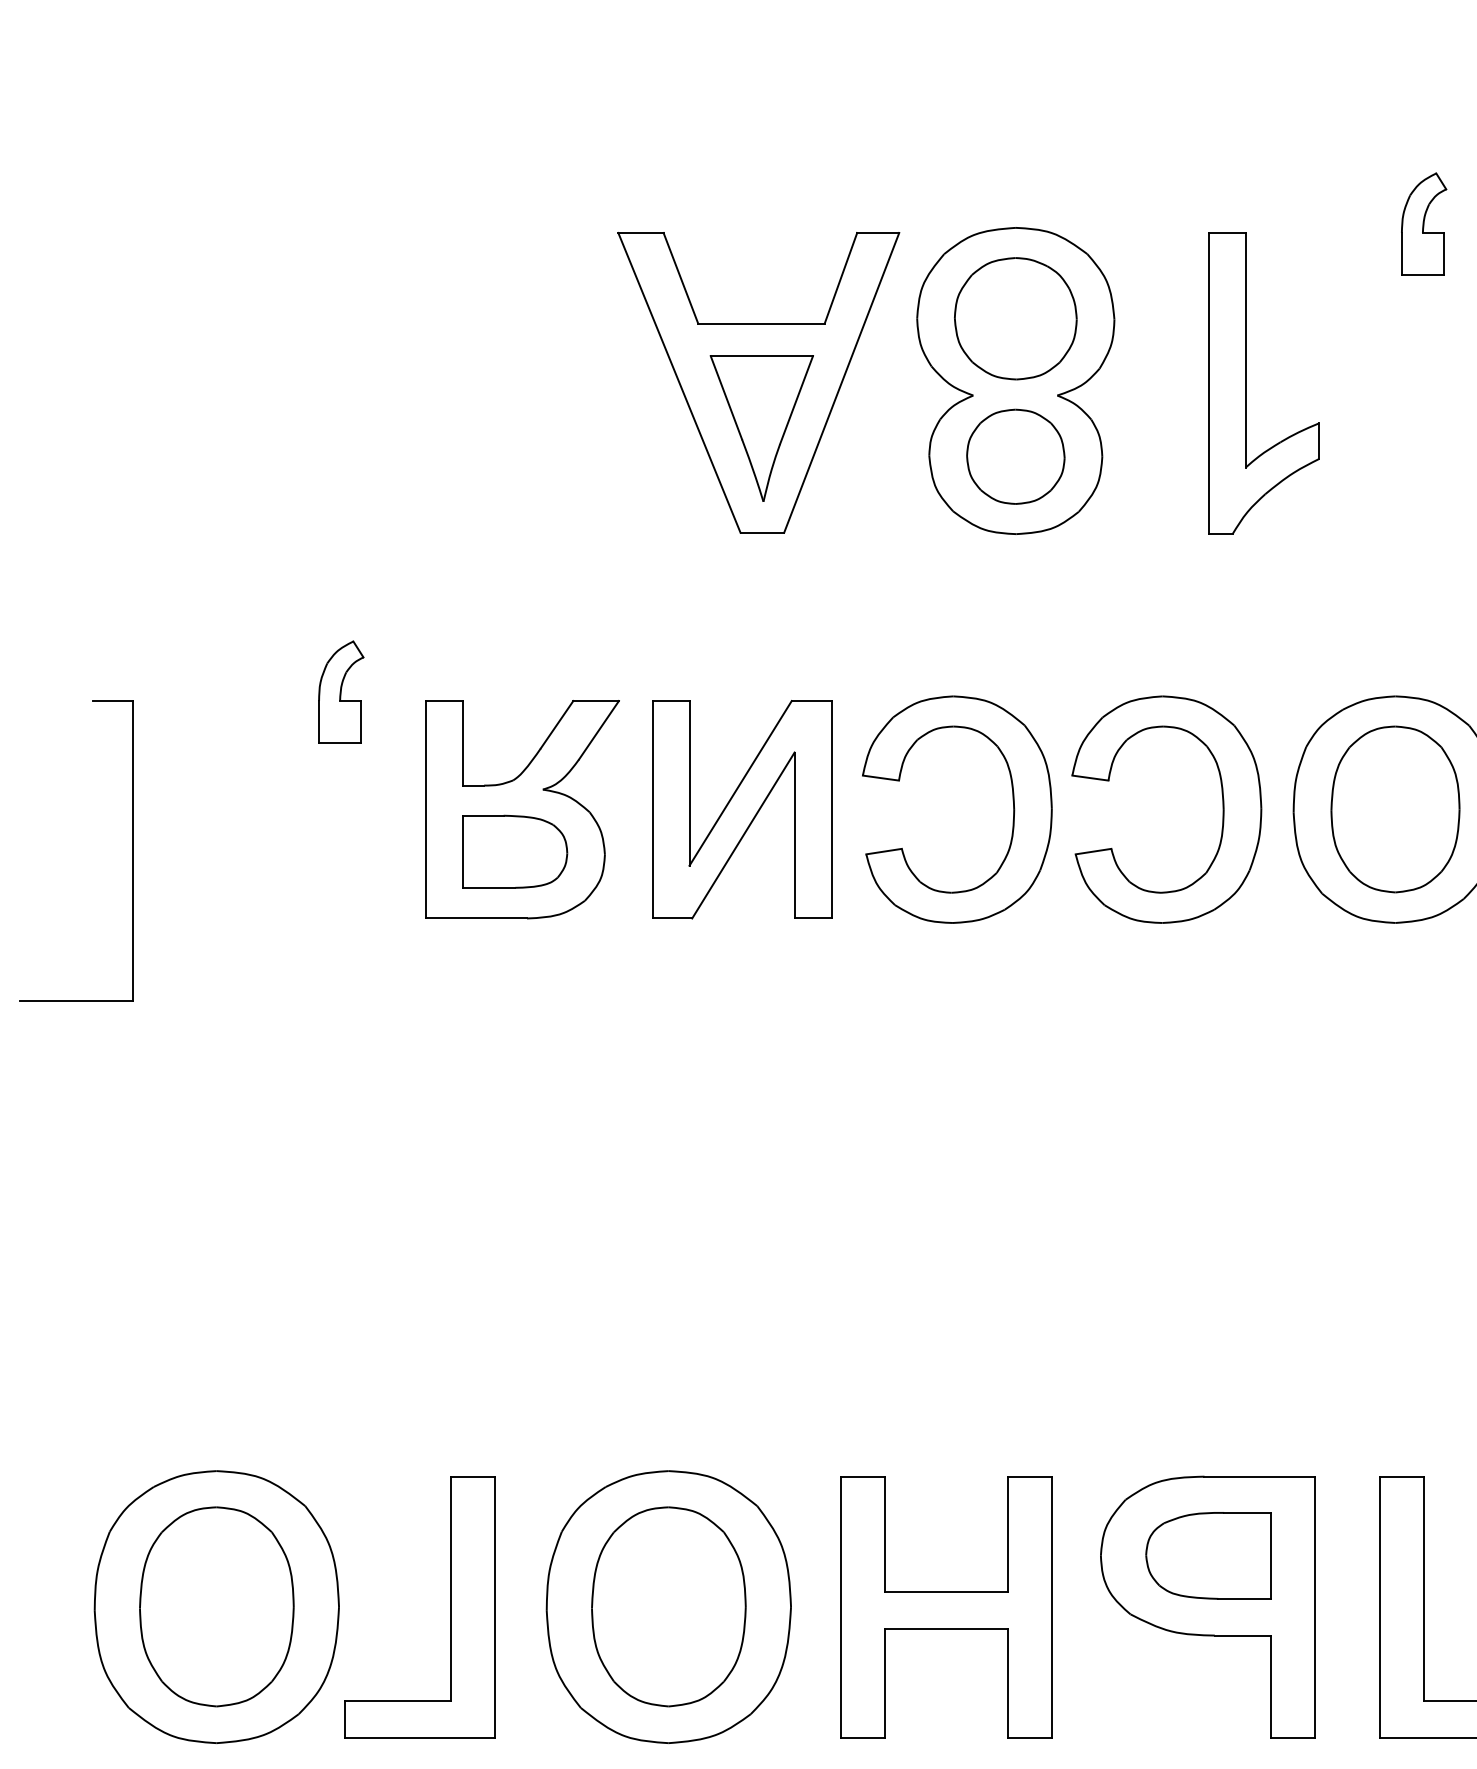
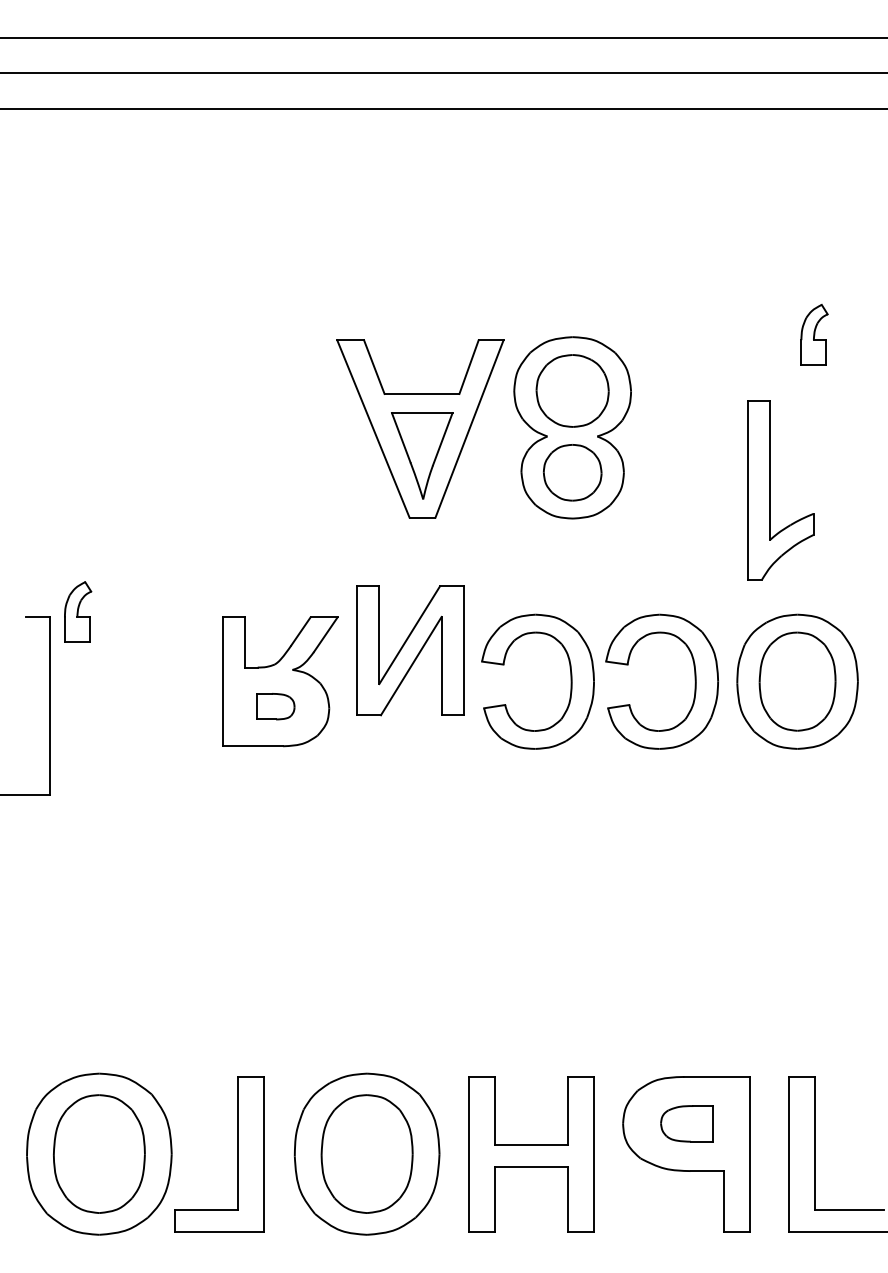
part: (1246, 383) -> (770, 490), moved
part: (341, 690) -> (78, 611), moved
part: (742, 809) -> (410, 650), moved
part: (514, 851) -> (275, 706), size x0.6
part: (1207, 1555) -> (686, 1123), size x0.7

